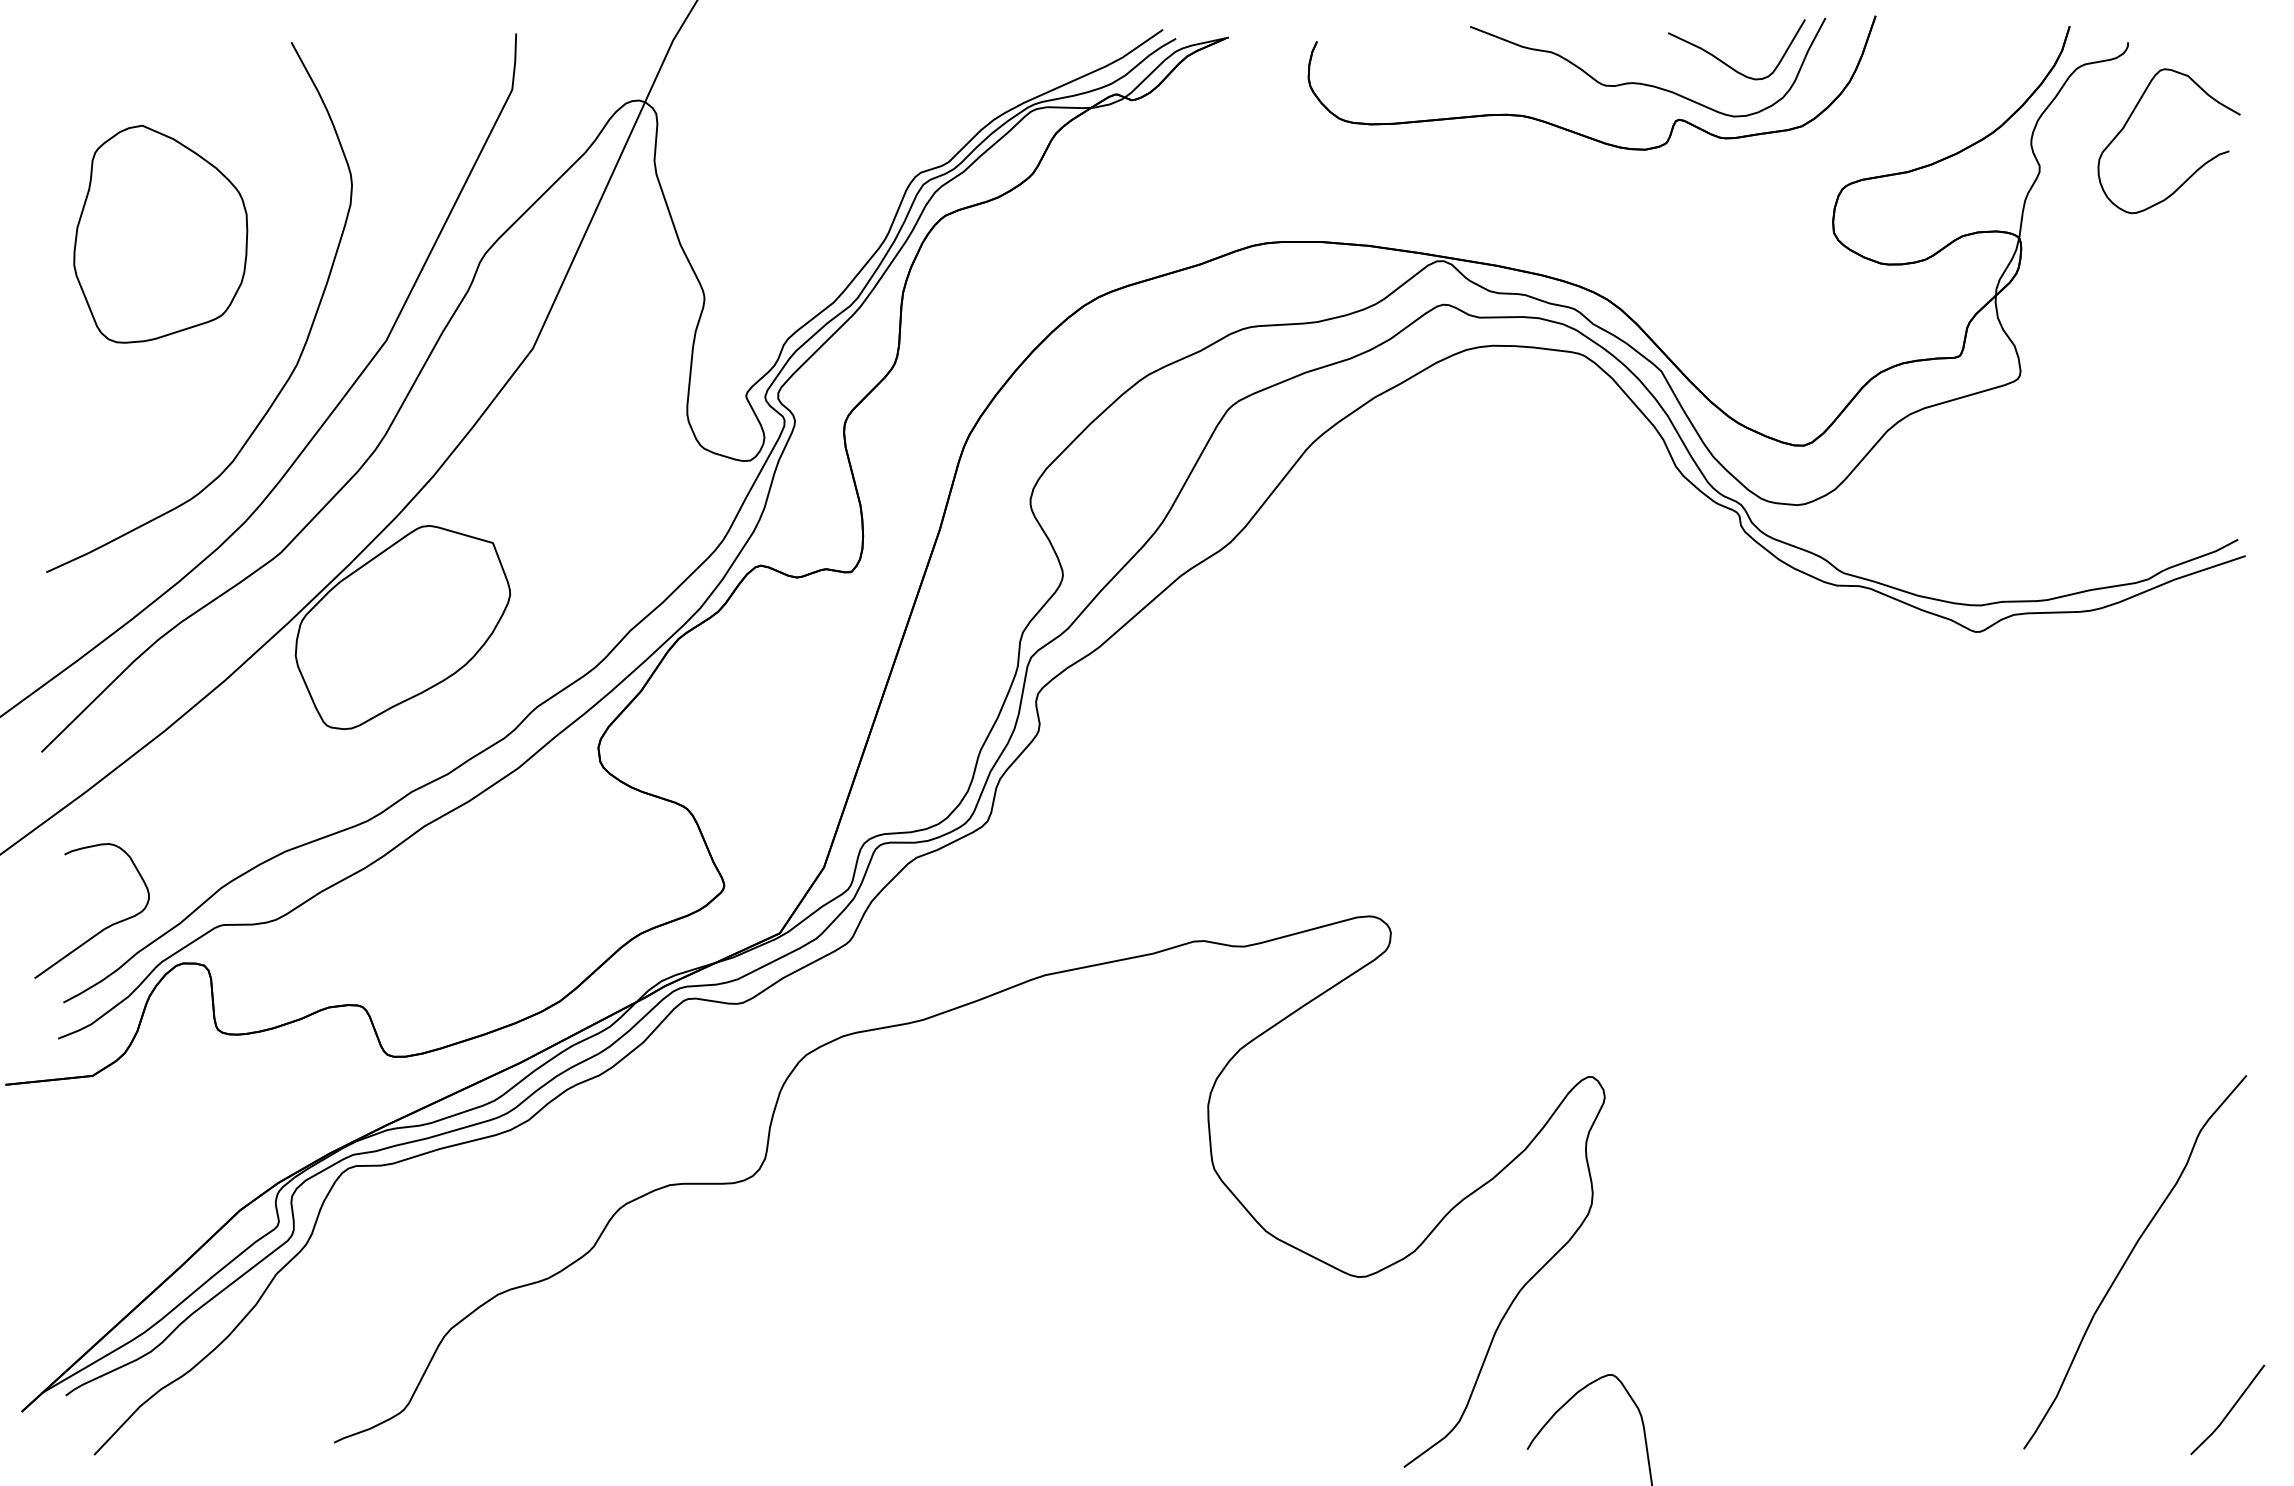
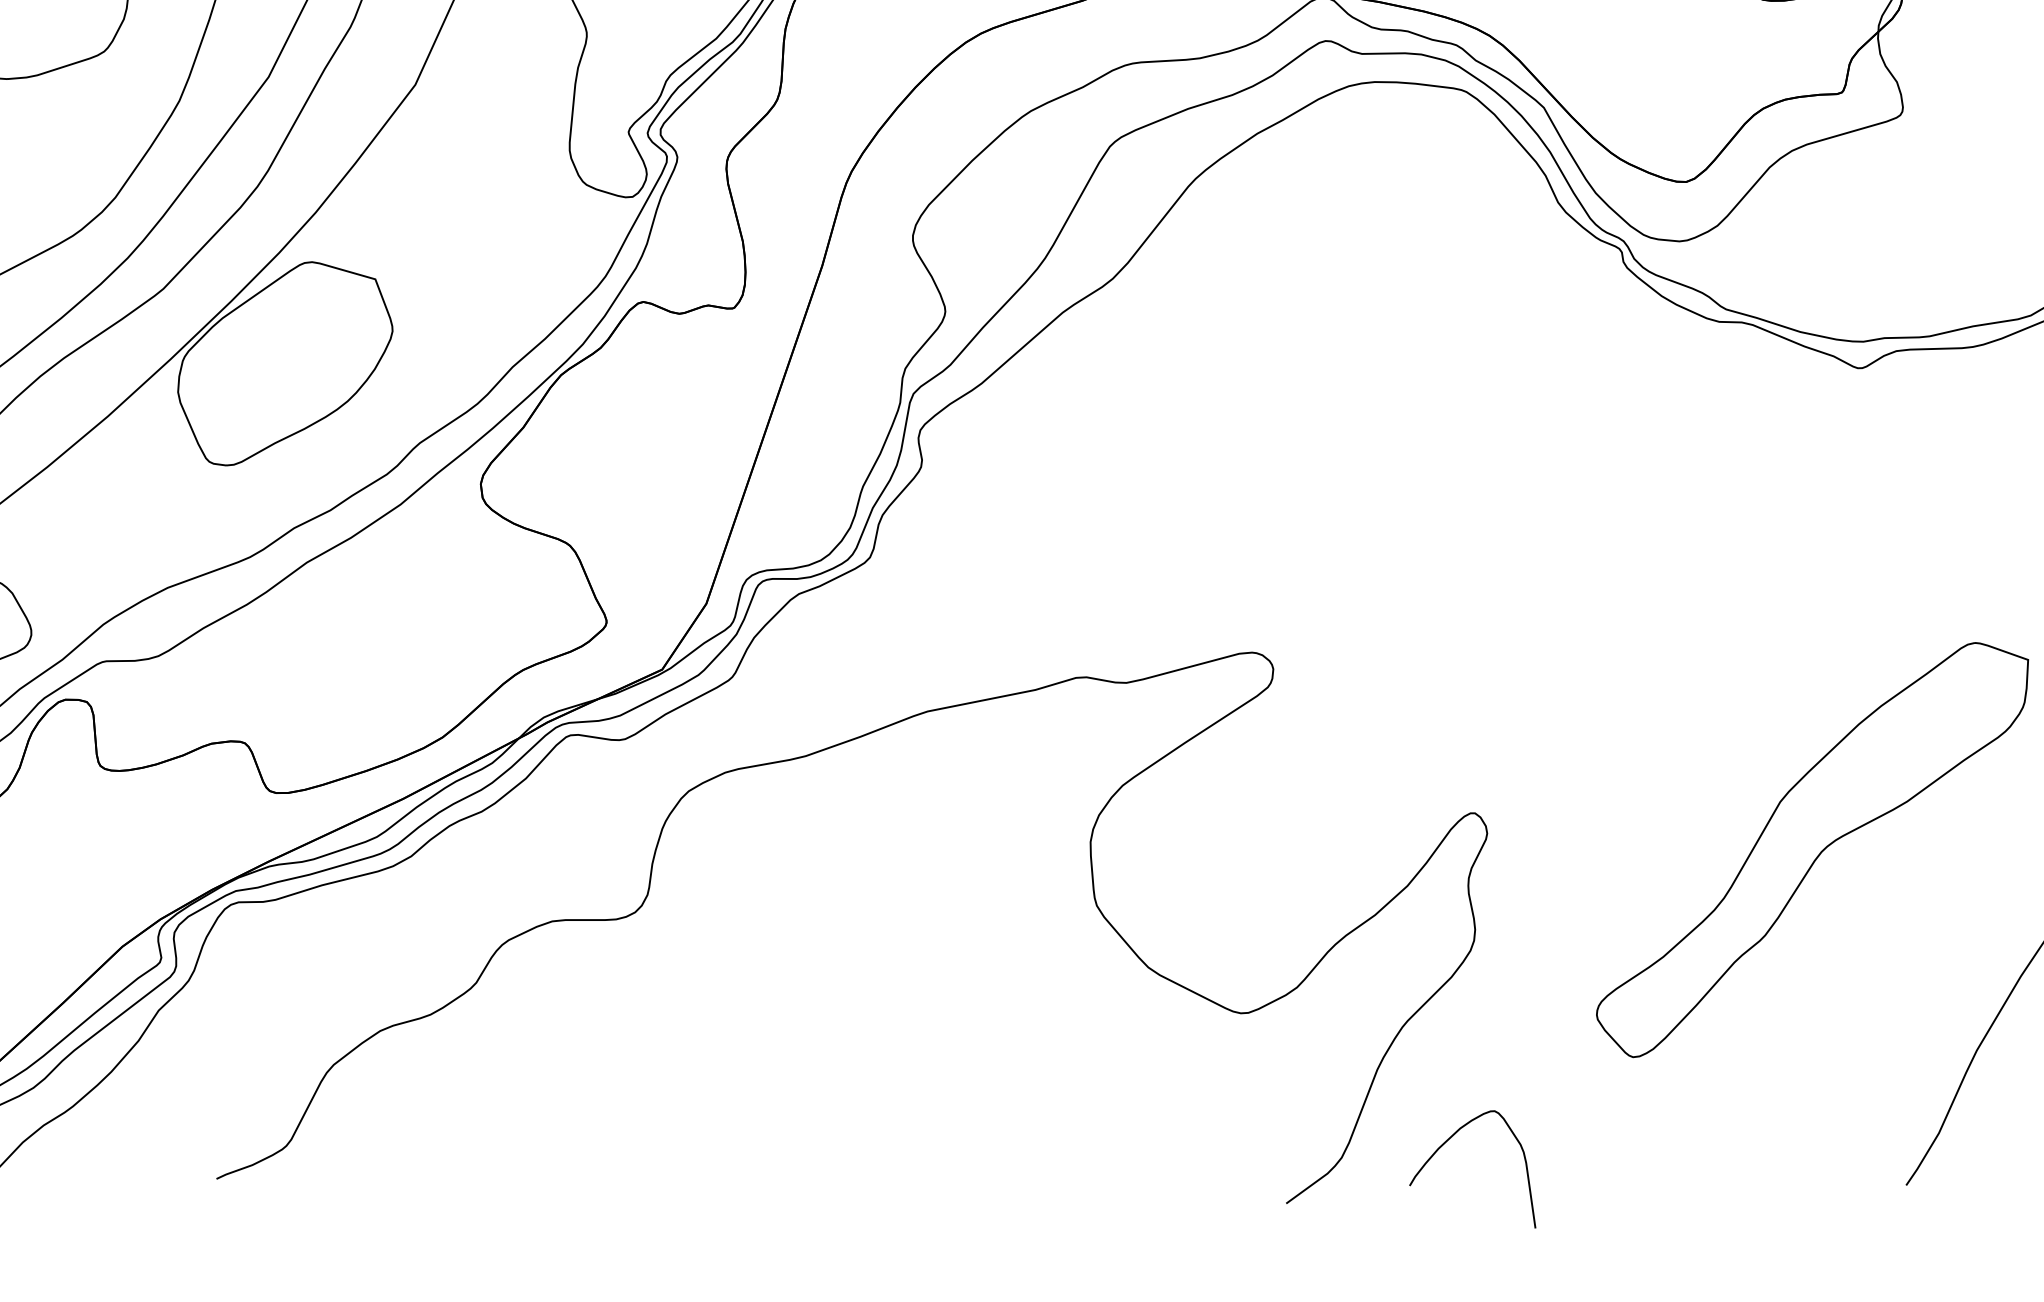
part: (1929, 1113) -> (1811, 849), added

